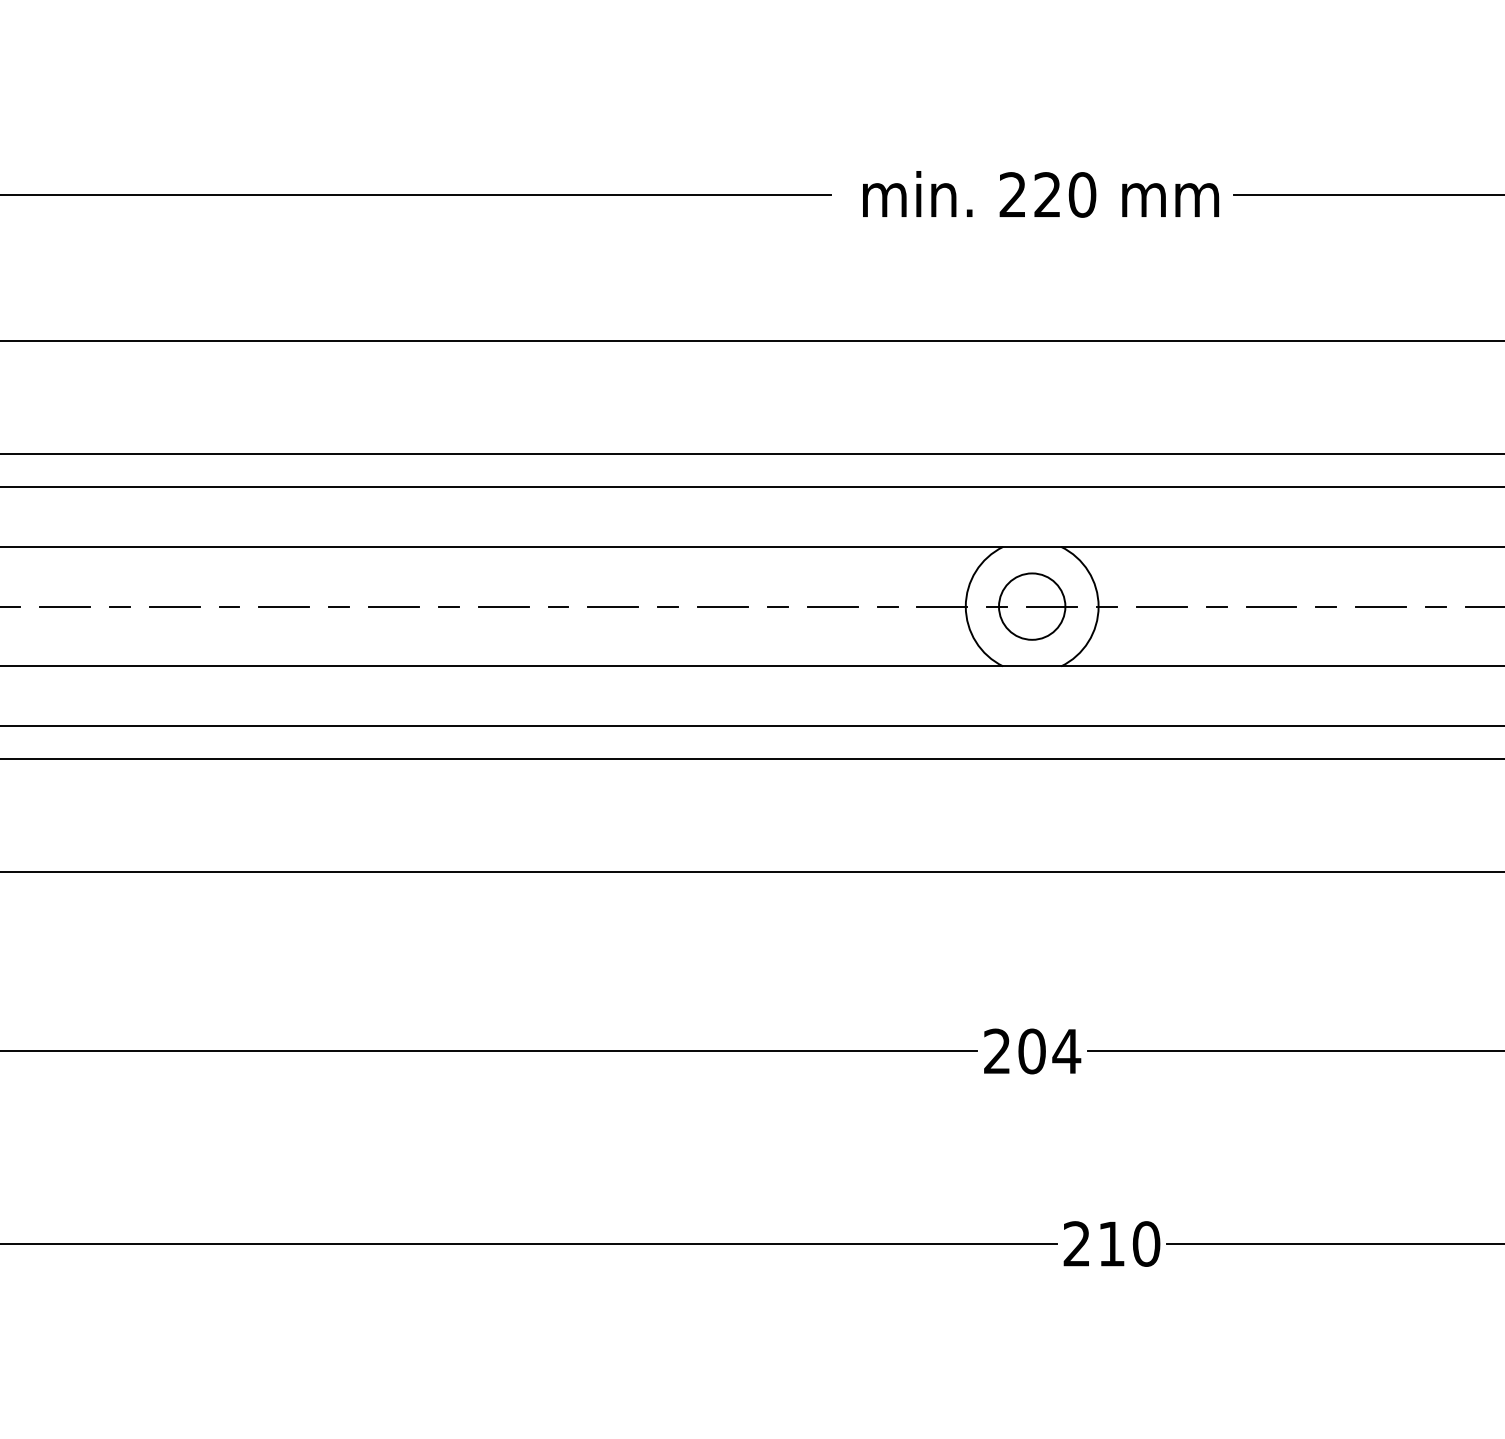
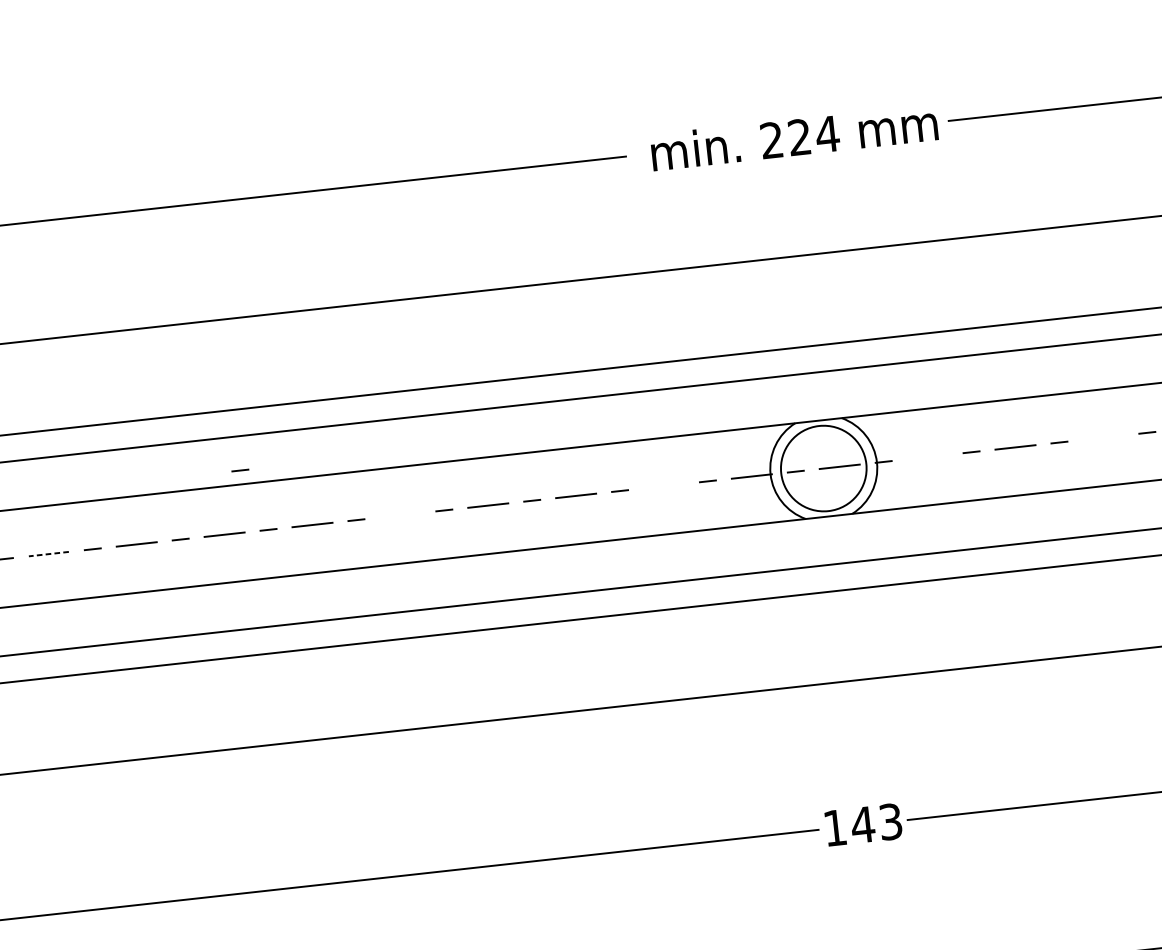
text: (1081, 194) -> (826, 134), 220 -> 224
line: (312, 529) -> (240, 470), added
line: (64, 606) -> (48, 554), solid -> dashed
line: (503, 606) -> (400, 515), removed
line: (832, 606) -> (663, 486), removed
circle: (1032, 606) -> (824, 468), size x1.6
line: (1161, 606) -> (927, 457), removed
line: (1381, 606) -> (1103, 437), removed
text: (1032, 1051) -> (863, 824), 204 -> 143

